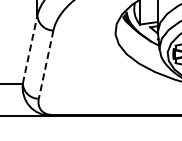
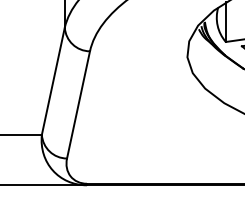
line: (30, 49) -> (53, 81), dashed -> solid
line: (46, 64) -> (79, 104), dashed -> solid

